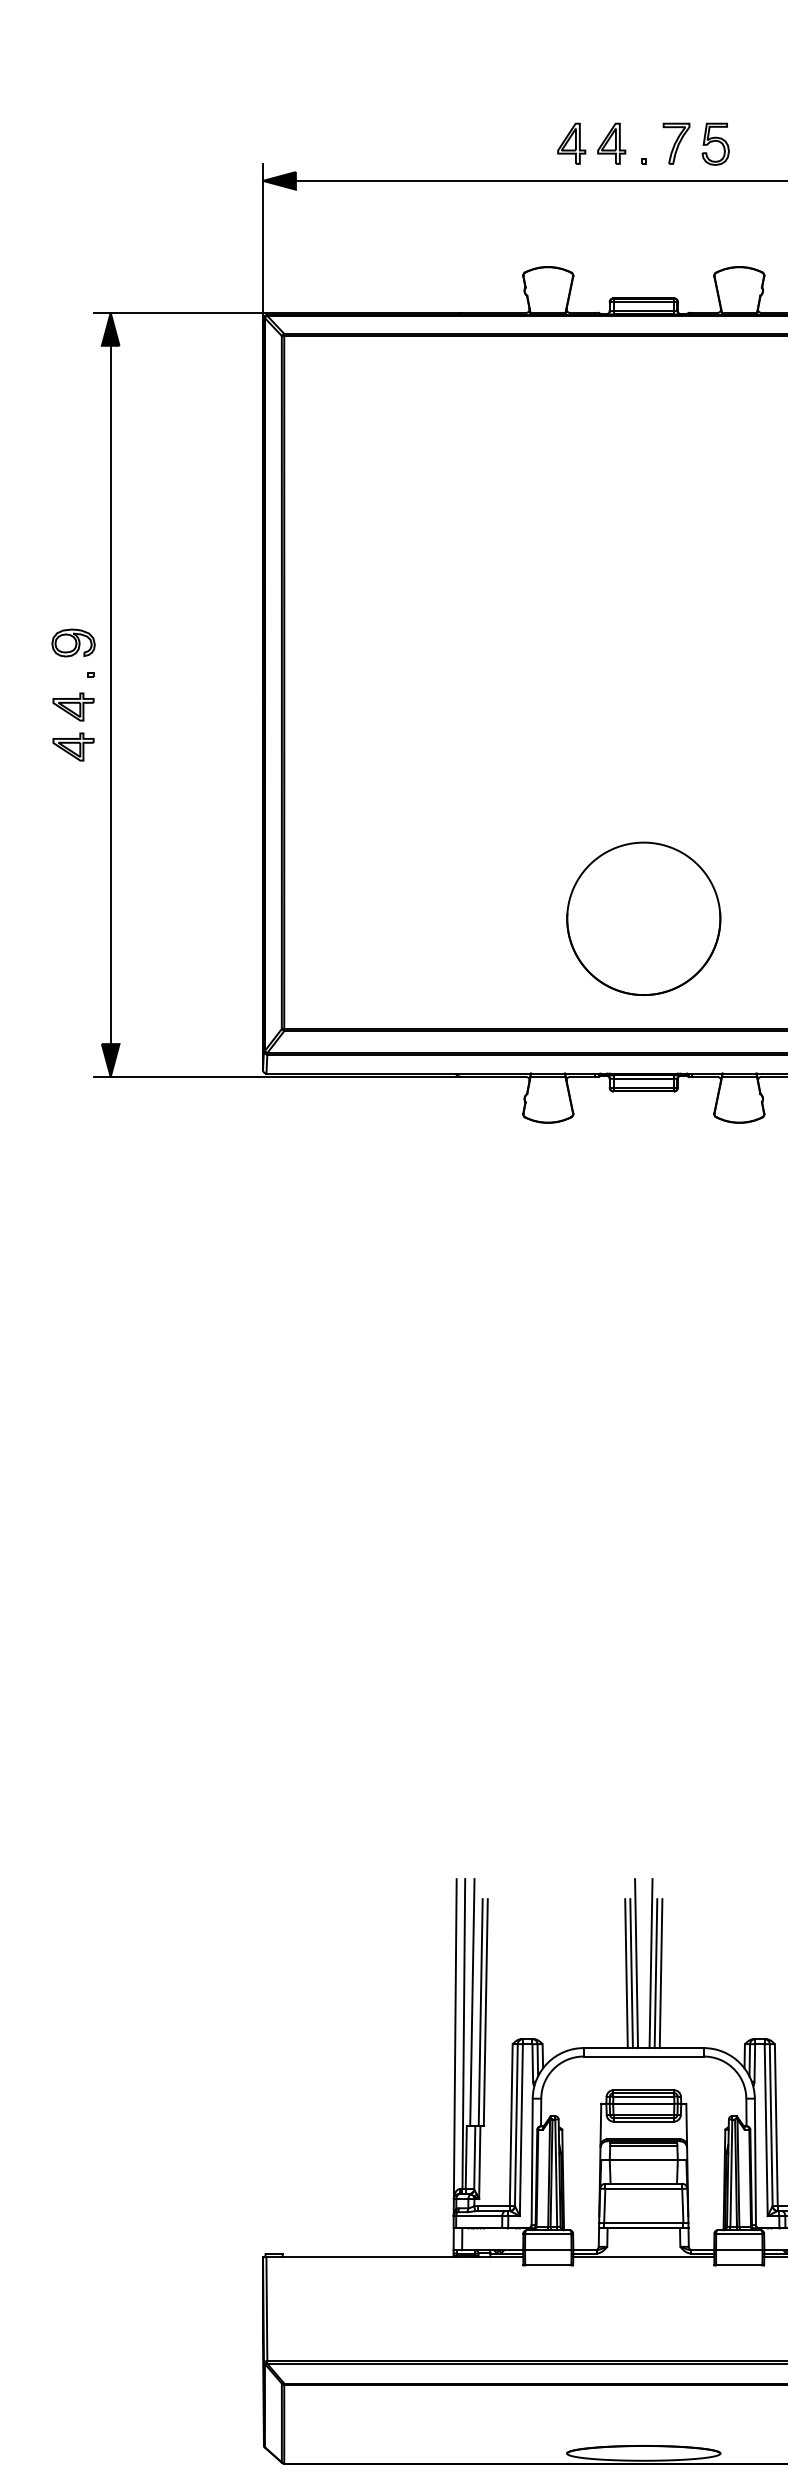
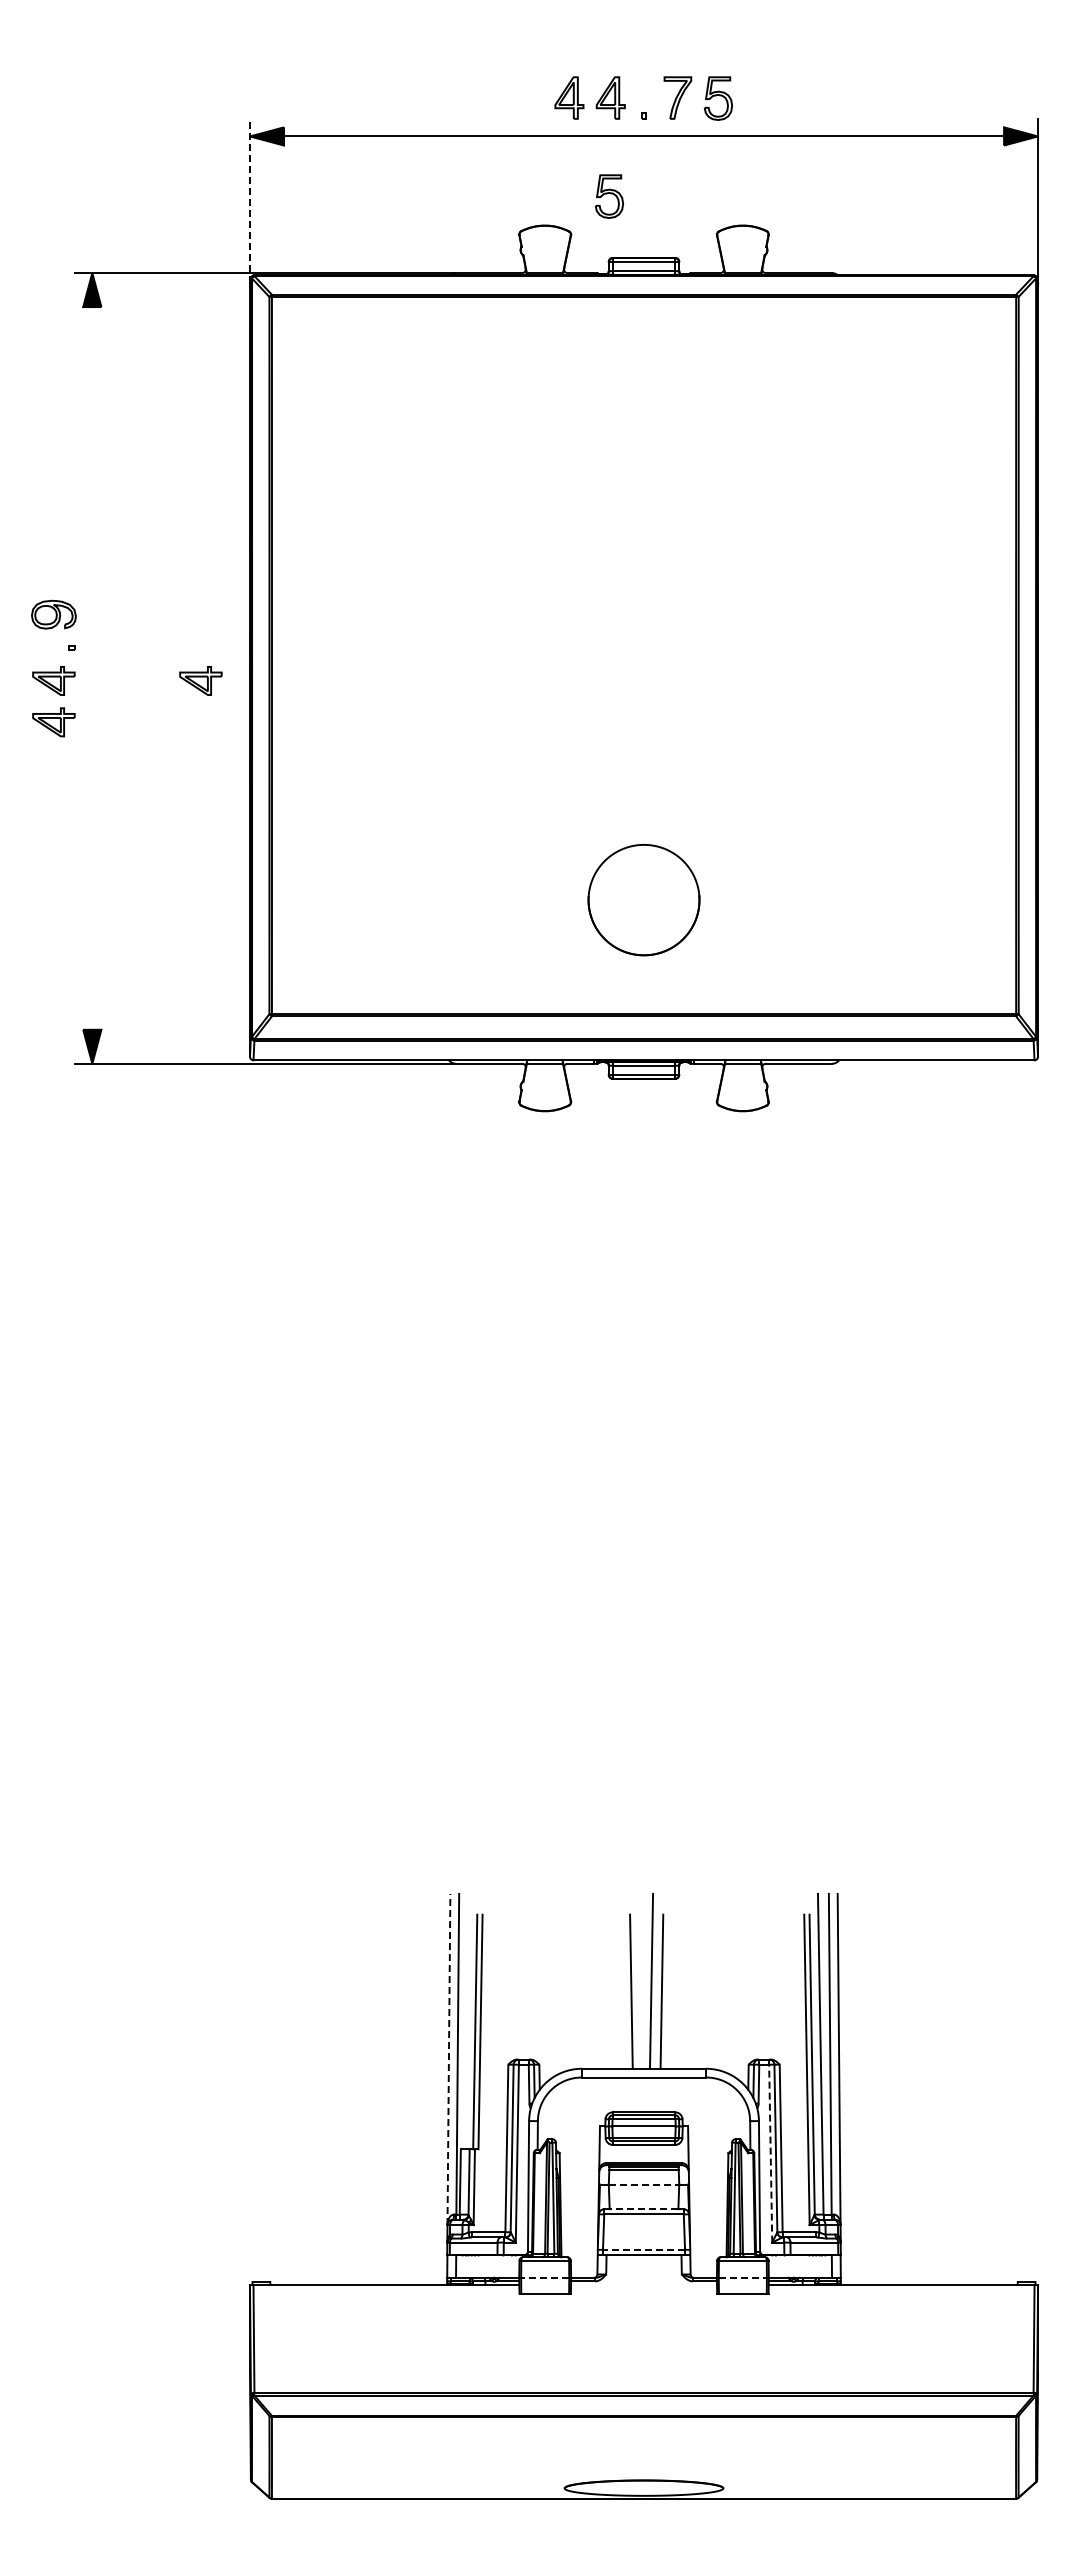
part: (609, 238) -> (608, 196), added
line: (262, 242) -> (249, 200), solid -> dashed
line: (110, 695) -> (92, 668), removed
part: (215, 706) -> (200, 680), added
part: (643, 918) -> (643, 899), size x0.7
line: (636, 1962) -> (636, 1980), removed
line: (625, 1973) -> (625, 1991), removed
line: (655, 1973) -> (656, 1991), removed
line: (472, 2002) -> (466, 2021), removed
line: (454, 2039) -> (448, 2059), solid -> dashed
line: (766, 2129) -> (770, 2153), solid -> dashed
line: (644, 2159) -> (644, 2184), solid -> dashed
line: (643, 2184) -> (643, 2209), solid -> dashed
line: (643, 2222) -> (643, 2249), solid -> dashed
line: (547, 2249) -> (544, 2277), solid -> dashed
line: (739, 2249) -> (743, 2277), solid -> dashed
line: (644, 2257) -> (644, 2285), removed

